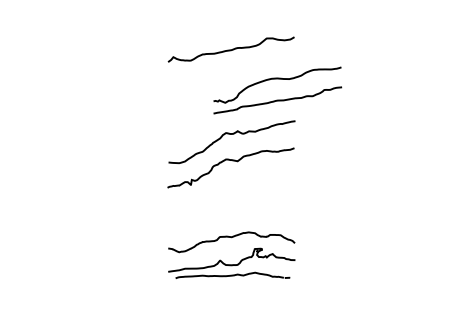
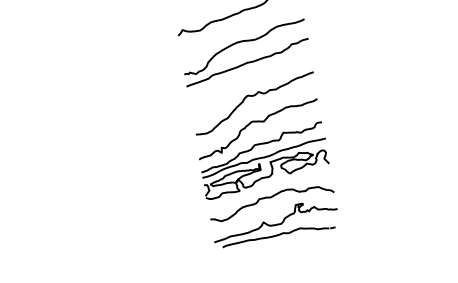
part: (277, 99) -> (247, 61), moved
part: (231, 199) -> (264, 160), added

